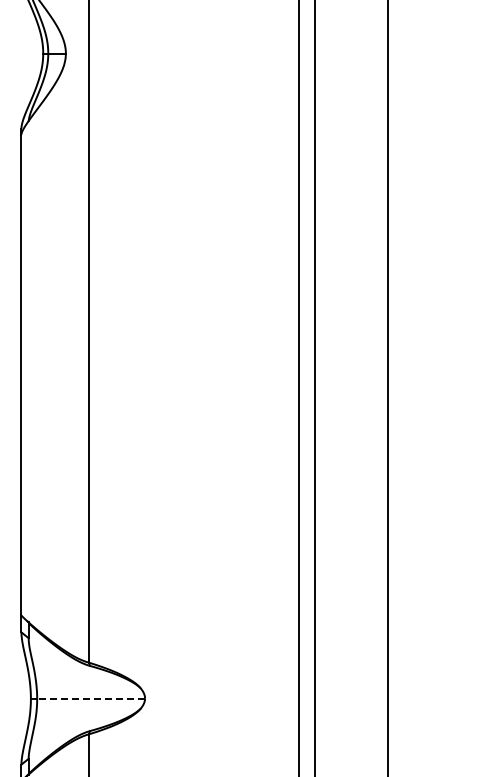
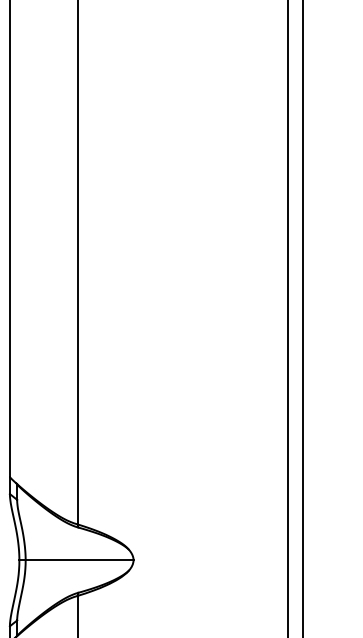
line: (91, 698) -> (79, 560), dashed -> solid

